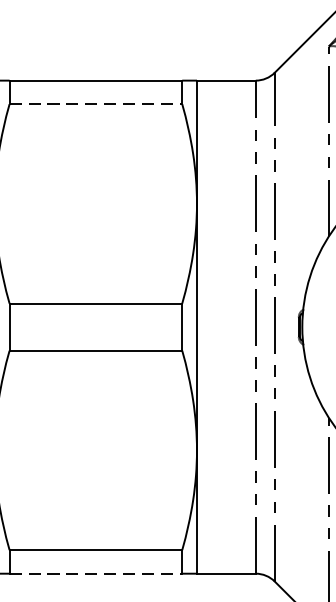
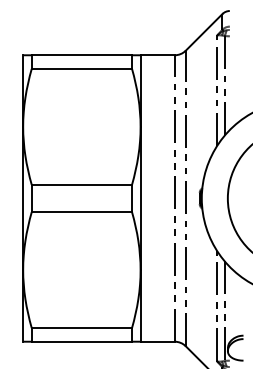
line: (96, 103) -> (82, 68), dashed -> solid
line: (96, 573) -> (82, 341), dashed -> solid

